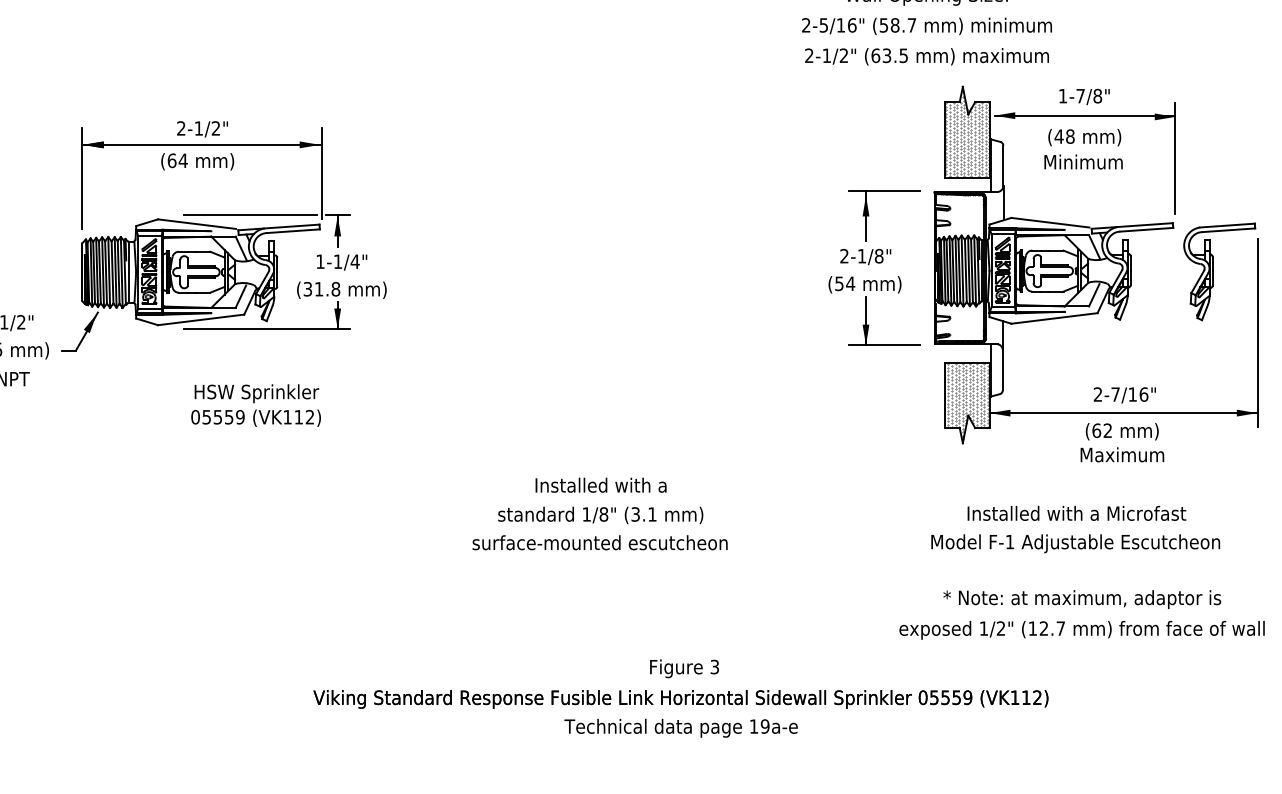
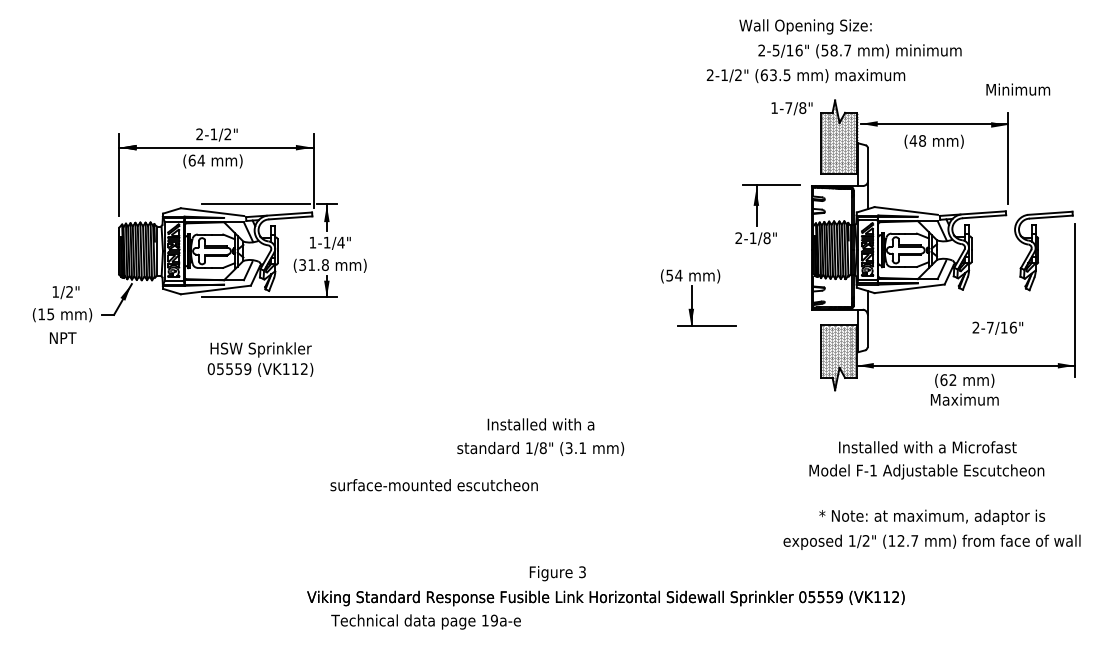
text: (926, 26) -> (859, 51), moved
text: (1083, 96) -> (791, 108), moved
text: (1083, 161) -> (1018, 89), moved
part: (874, 310) -> (698, 297), moved
text: (1124, 394) -> (997, 327), moved
text: (599, 543) -> (433, 485), moved
text: (684, 668) -> (557, 573), moved
text: (680, 727) -> (425, 621), moved

